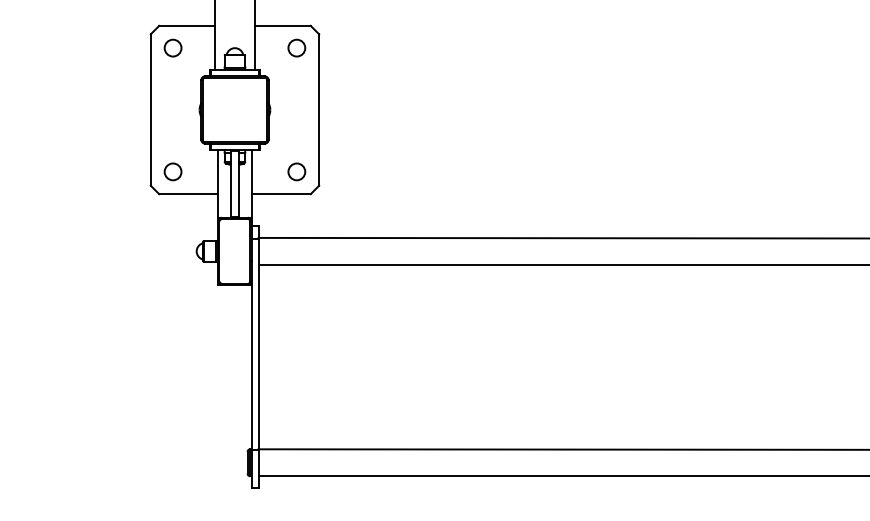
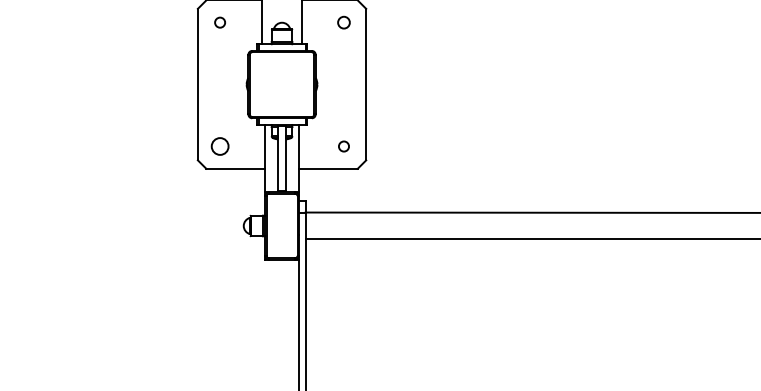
circle: (172, 47) -> (219, 22), size x0.6
circle: (296, 47) -> (343, 22), size x0.7
circle: (296, 171) -> (343, 146), size x0.6

